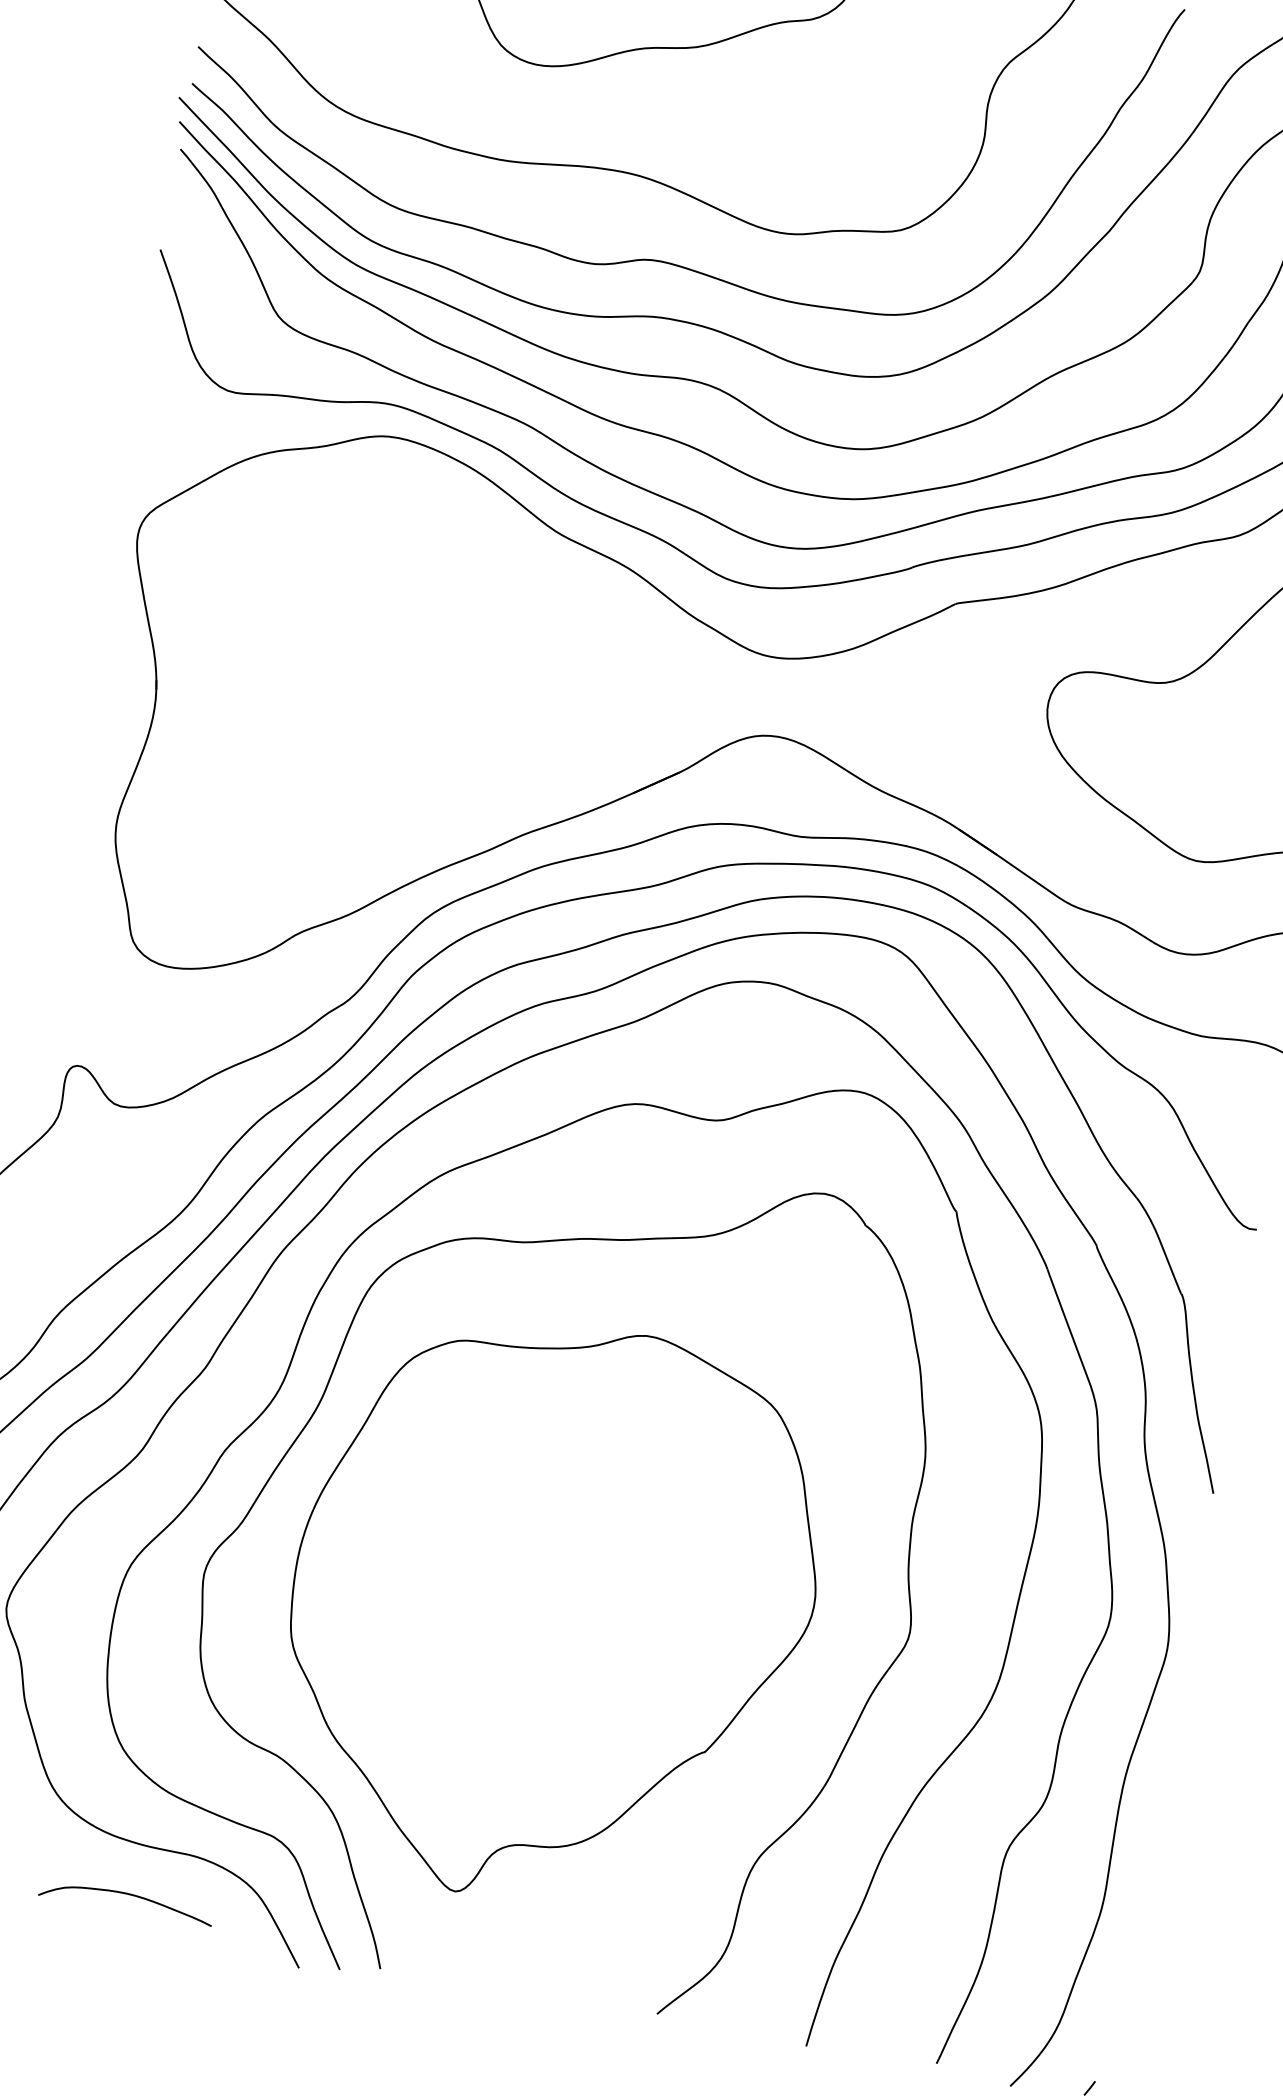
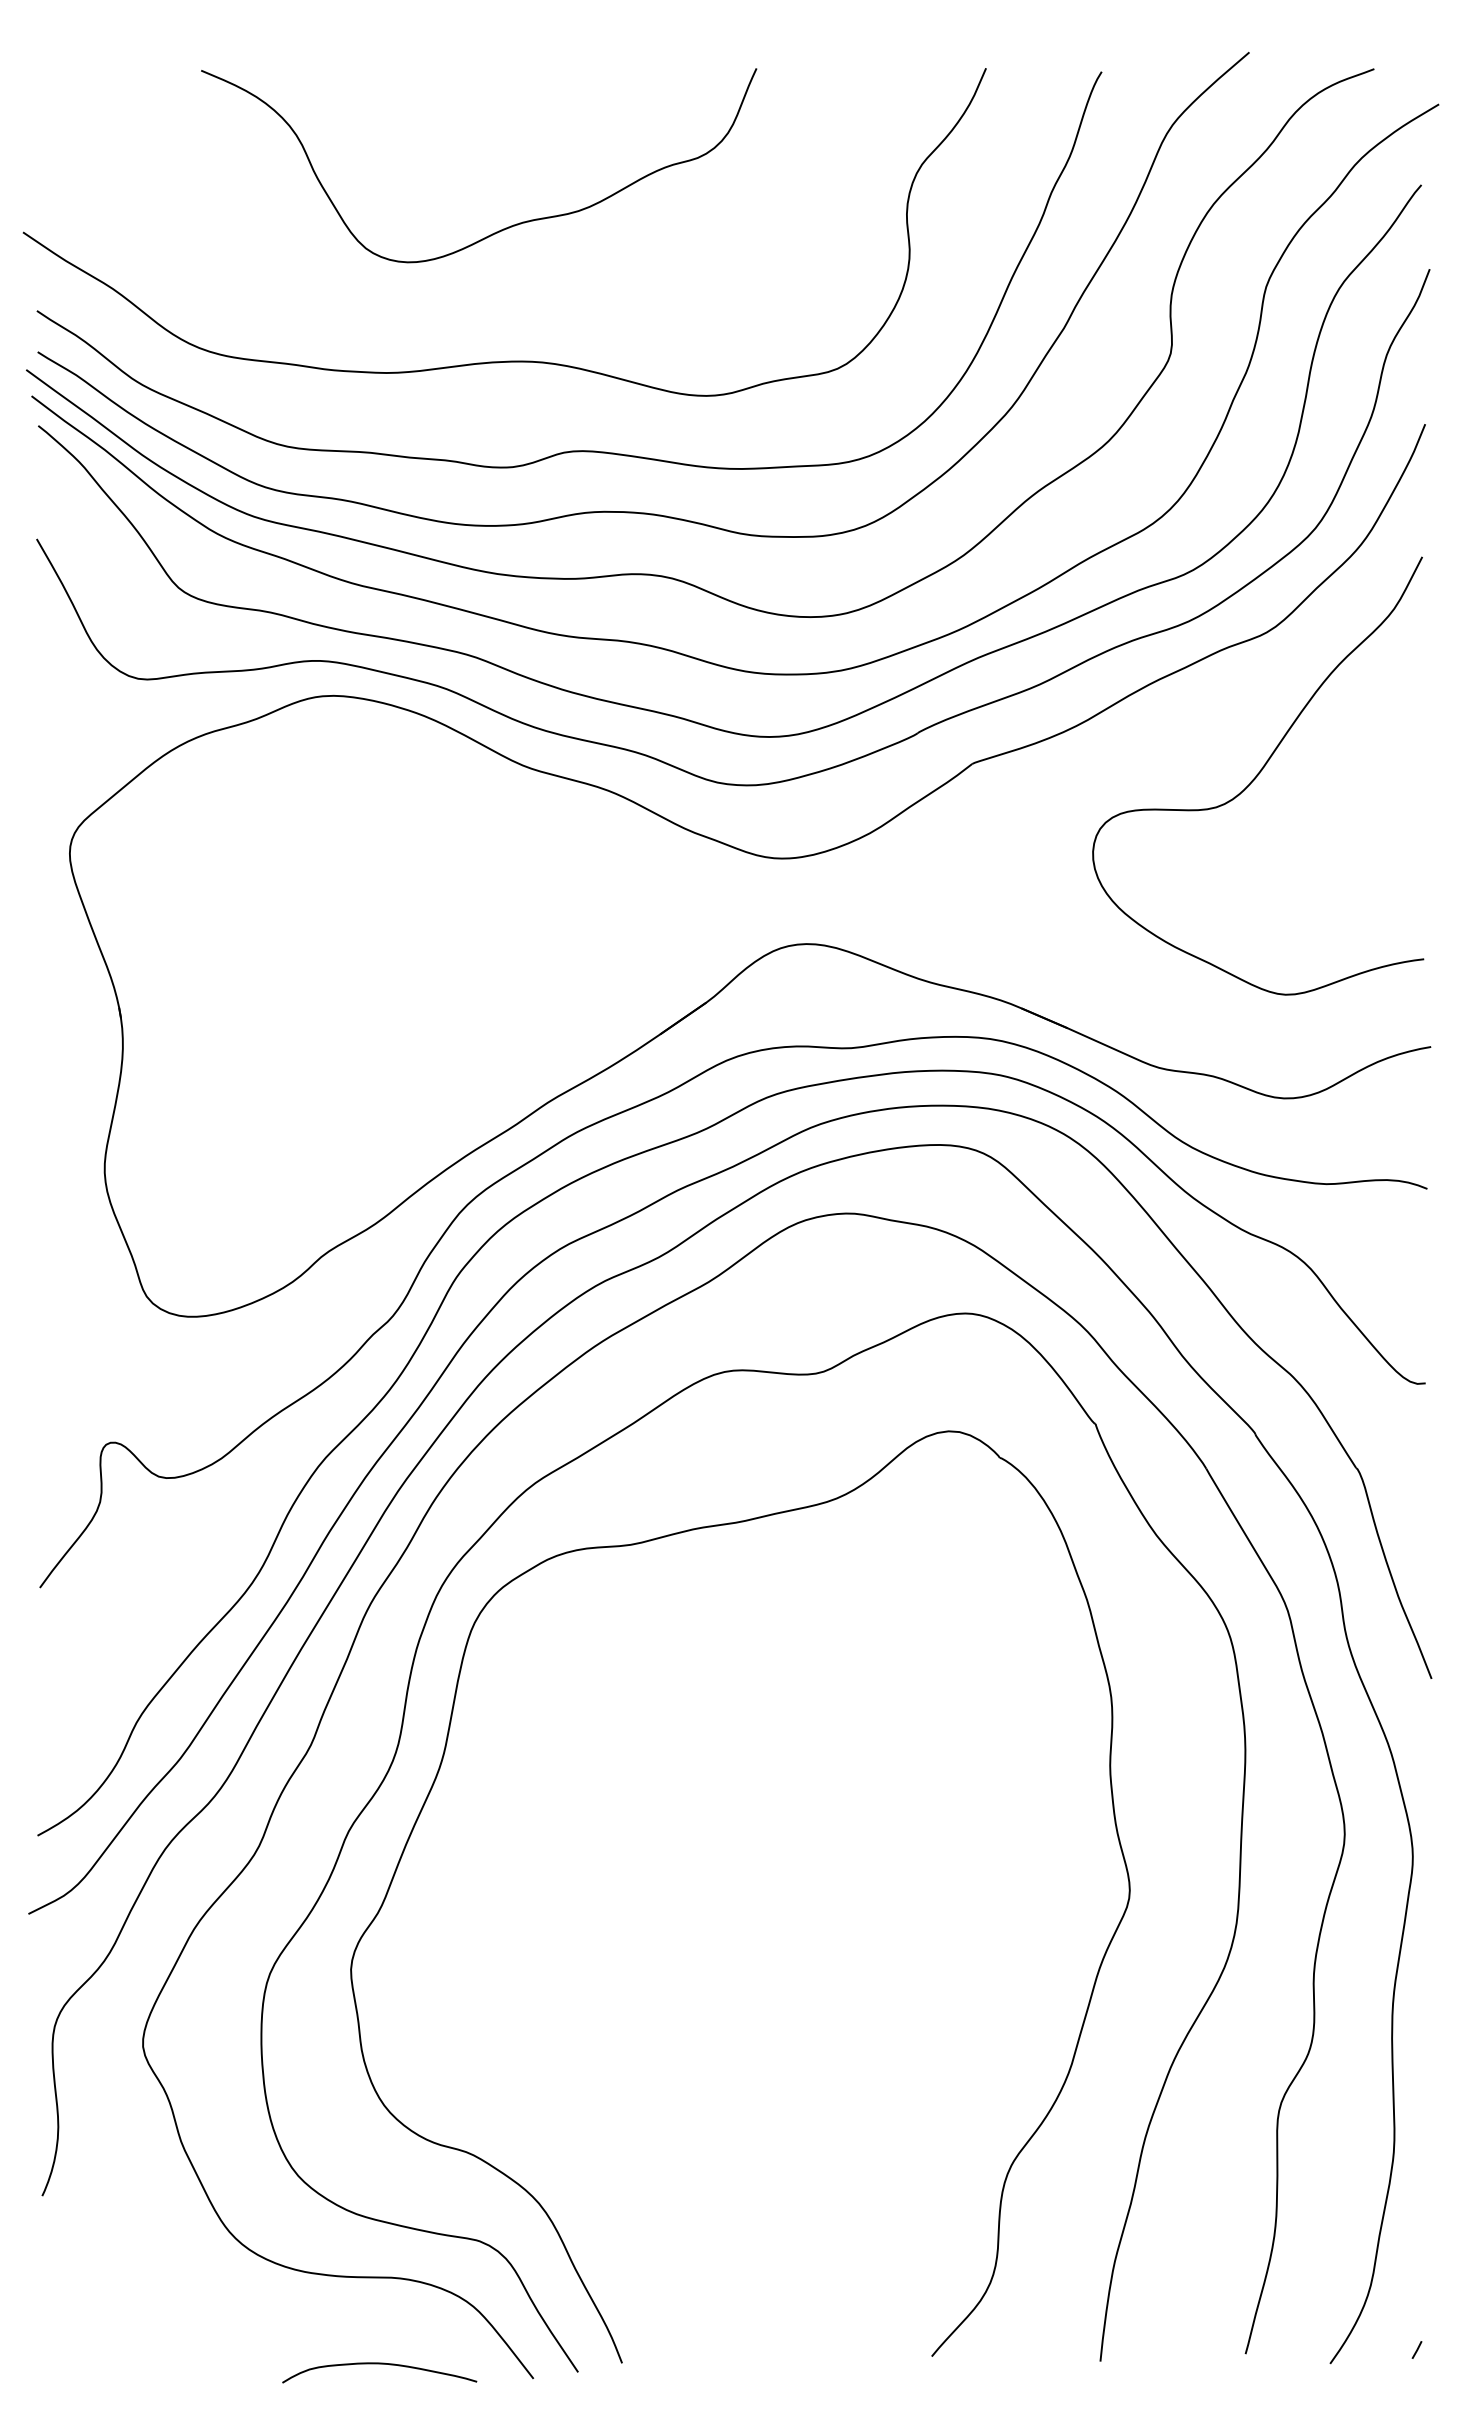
part: (549, 1613) -> (734, 1942), removed
curve: (127, 1894) -> (379, 2364), moved

